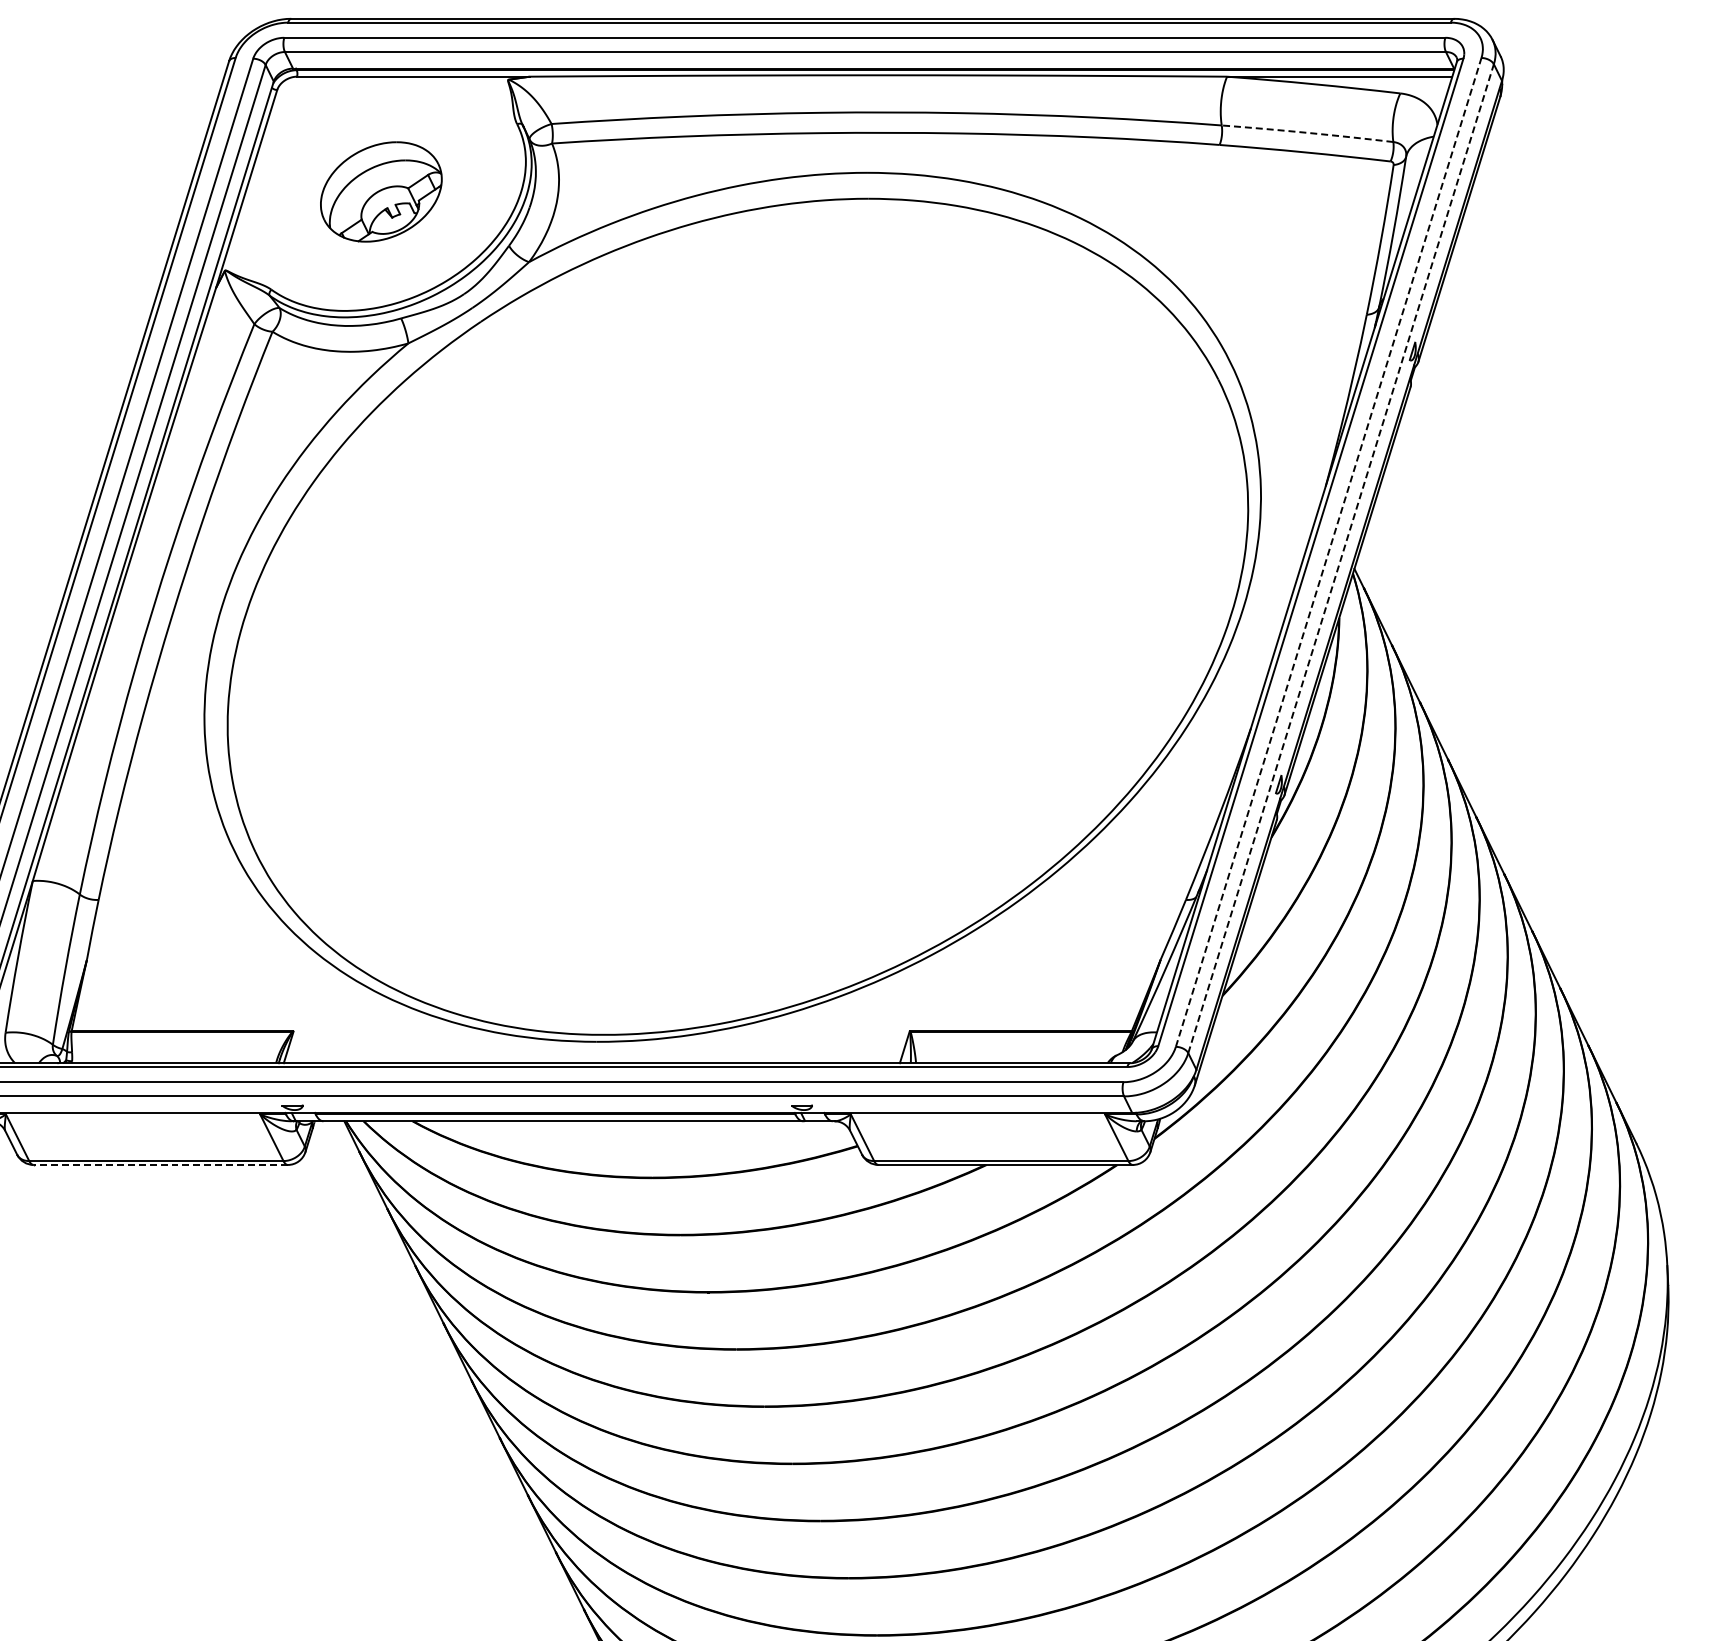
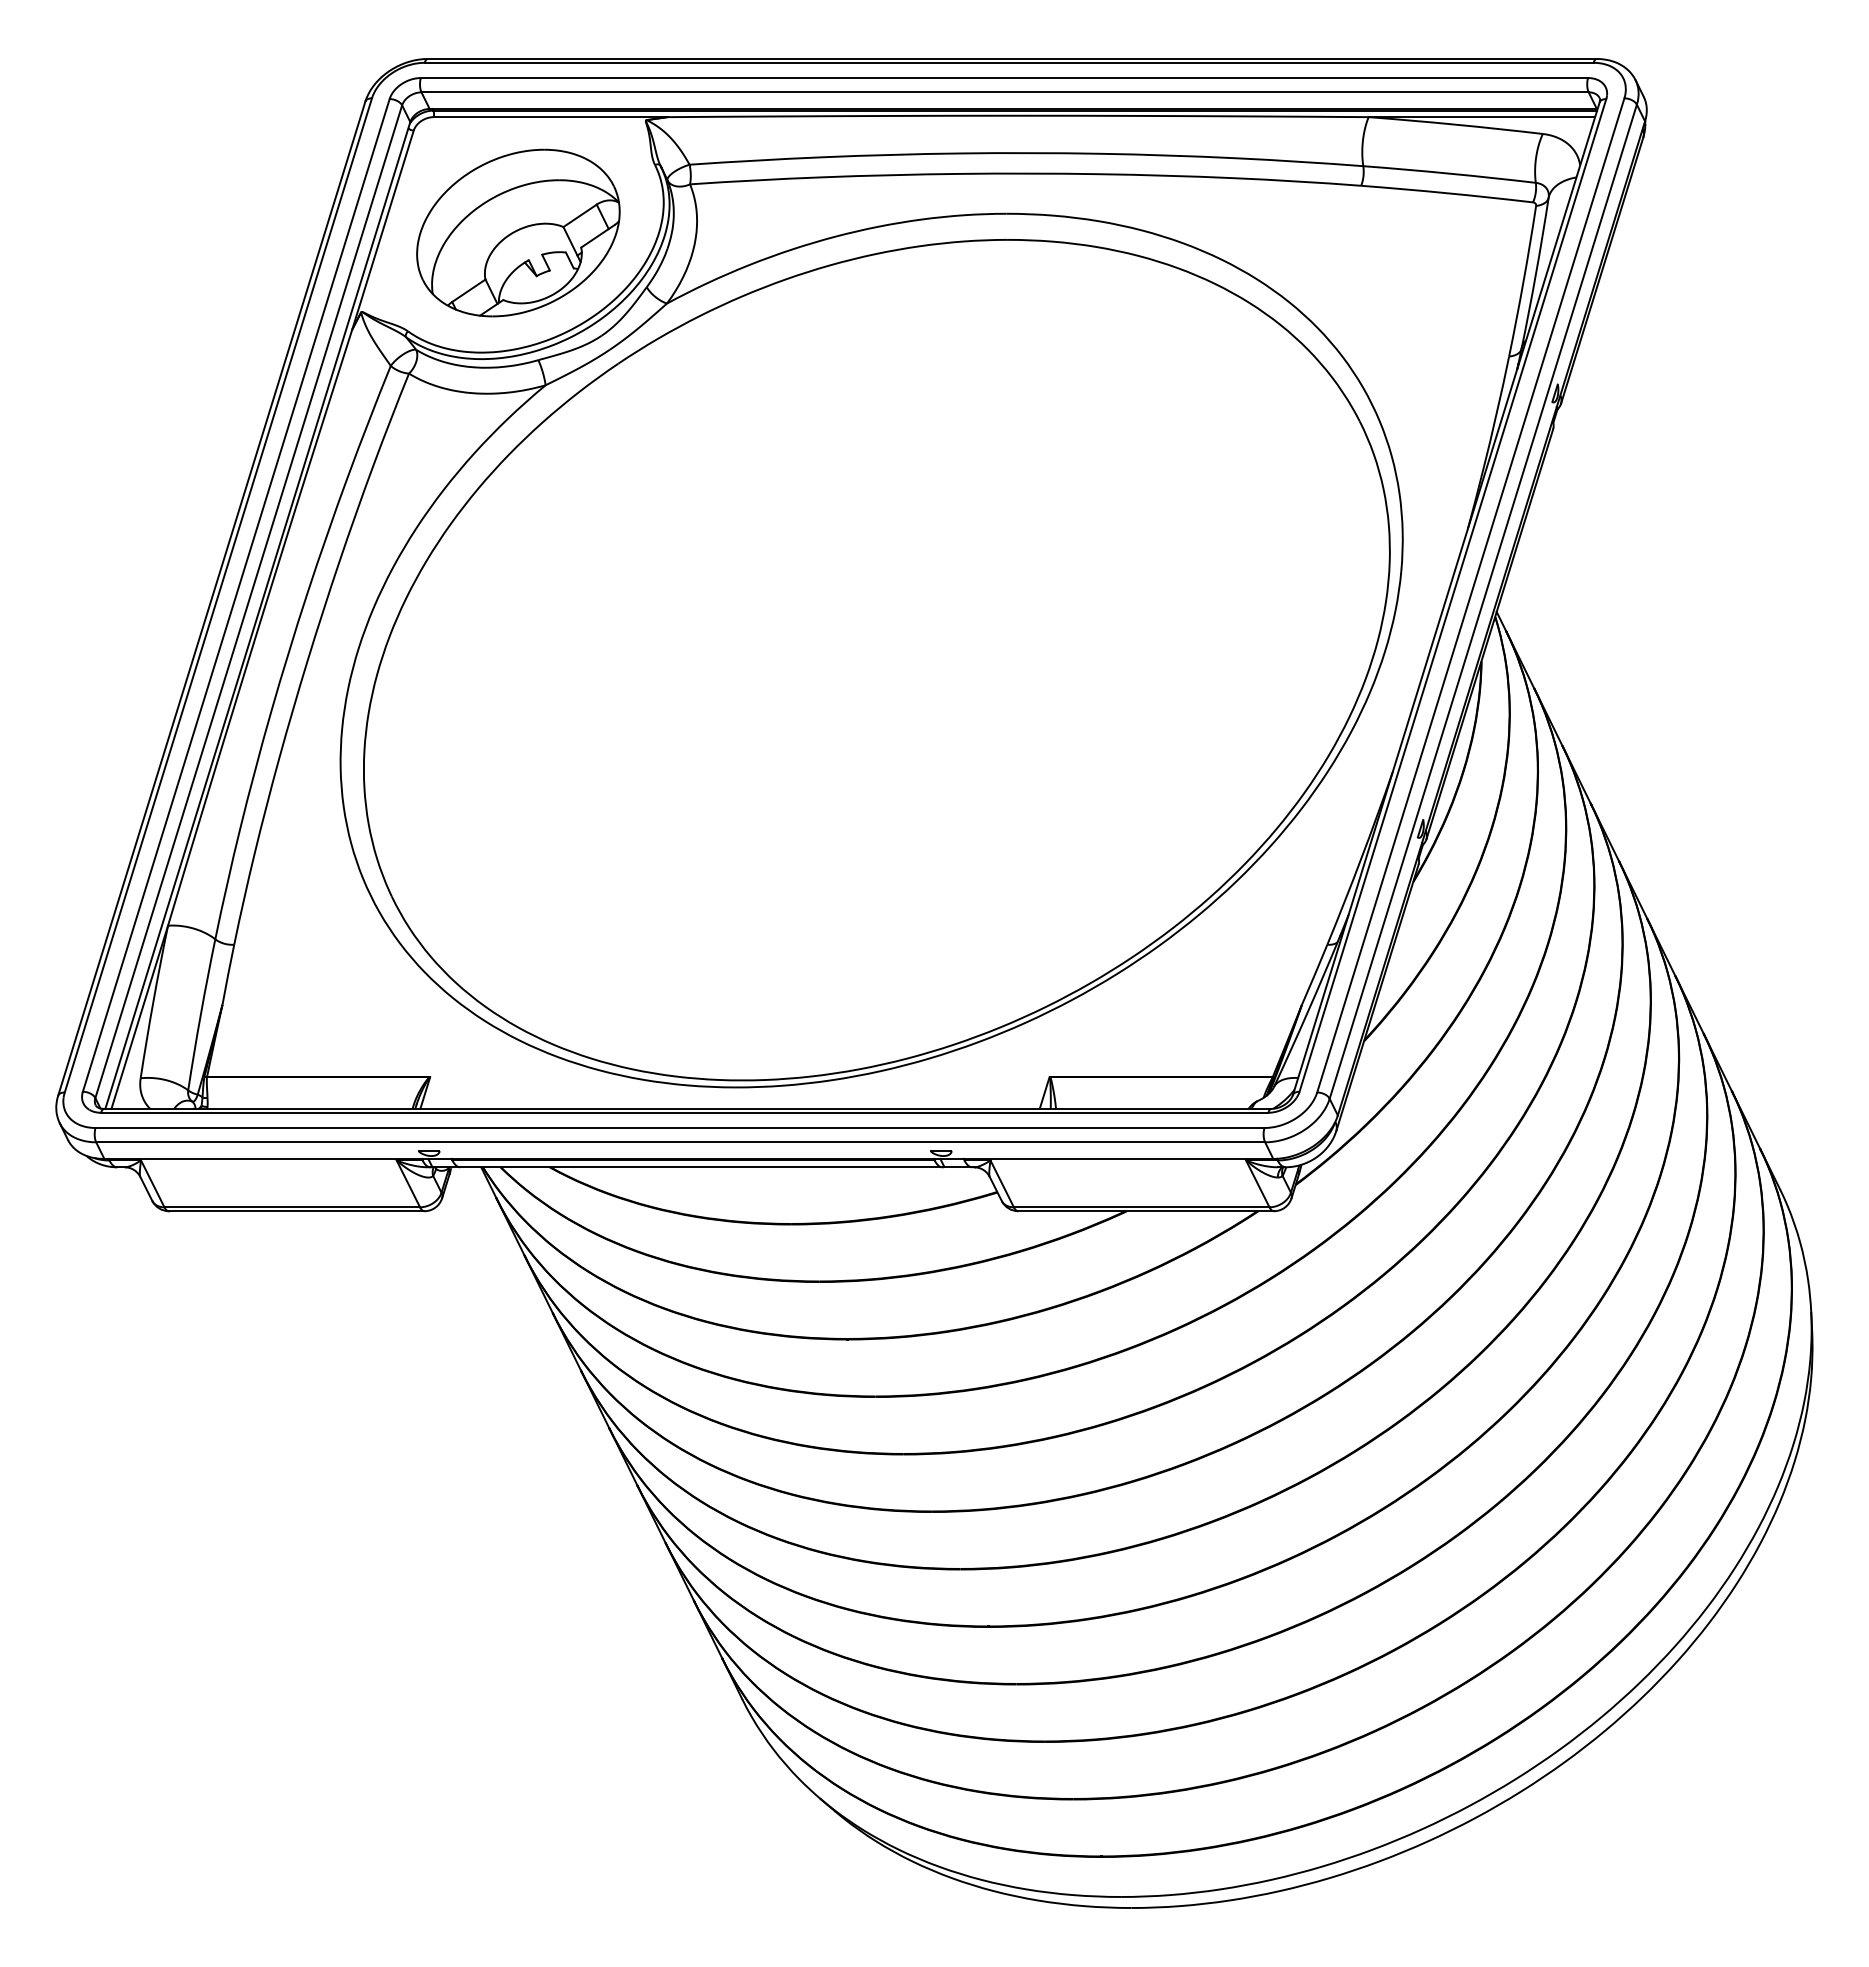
arc: (1307, 132) -> (1449, 173), dashed -> solid
part: (381, 191) -> (518, 232), size x1.67
line: (1328, 551) -> (1470, 594), dashed -> solid
line: (1341, 558) -> (1483, 601), dashed -> solid
line: (160, 1165) -> (296, 1211), dashed -> solid

